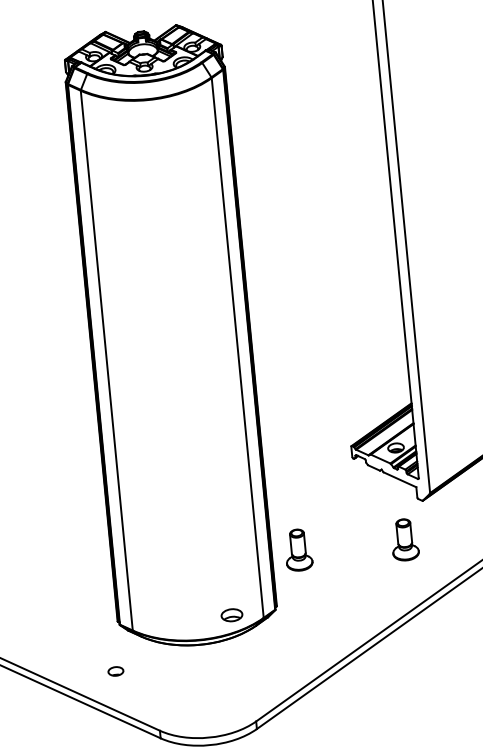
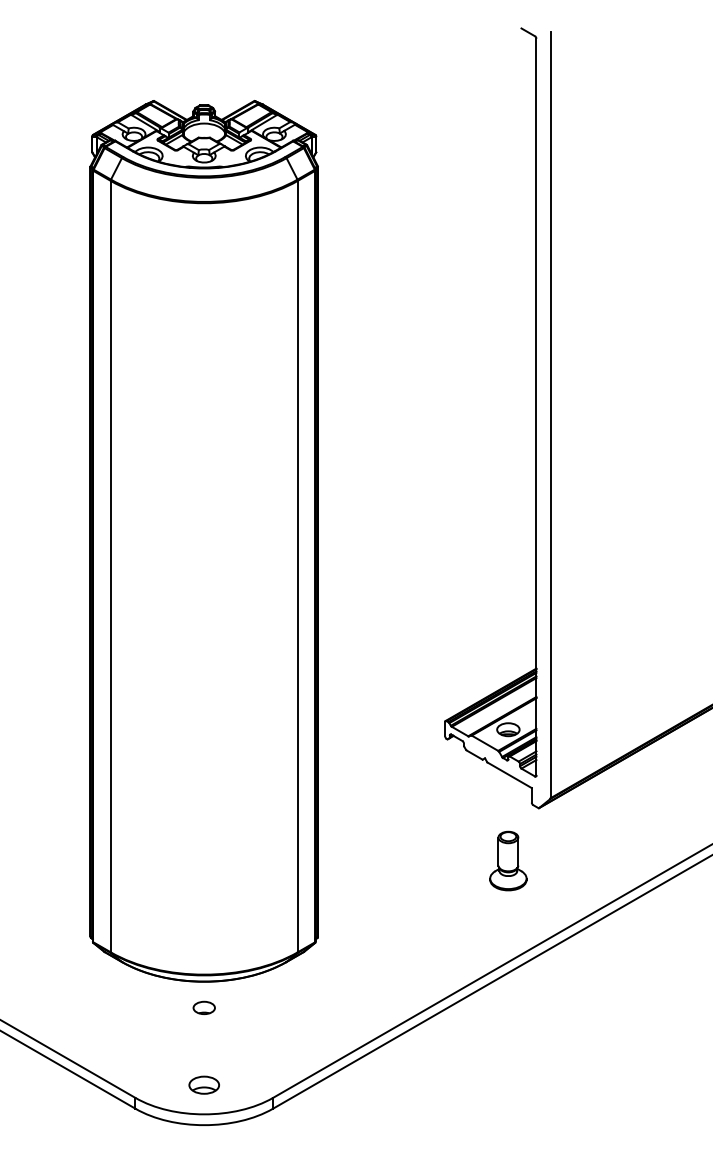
part: (298, 549) -> (356, 860), removed
part: (231, 614) -> (203, 1084), moved
part: (115, 671) -> (203, 1007), moved

